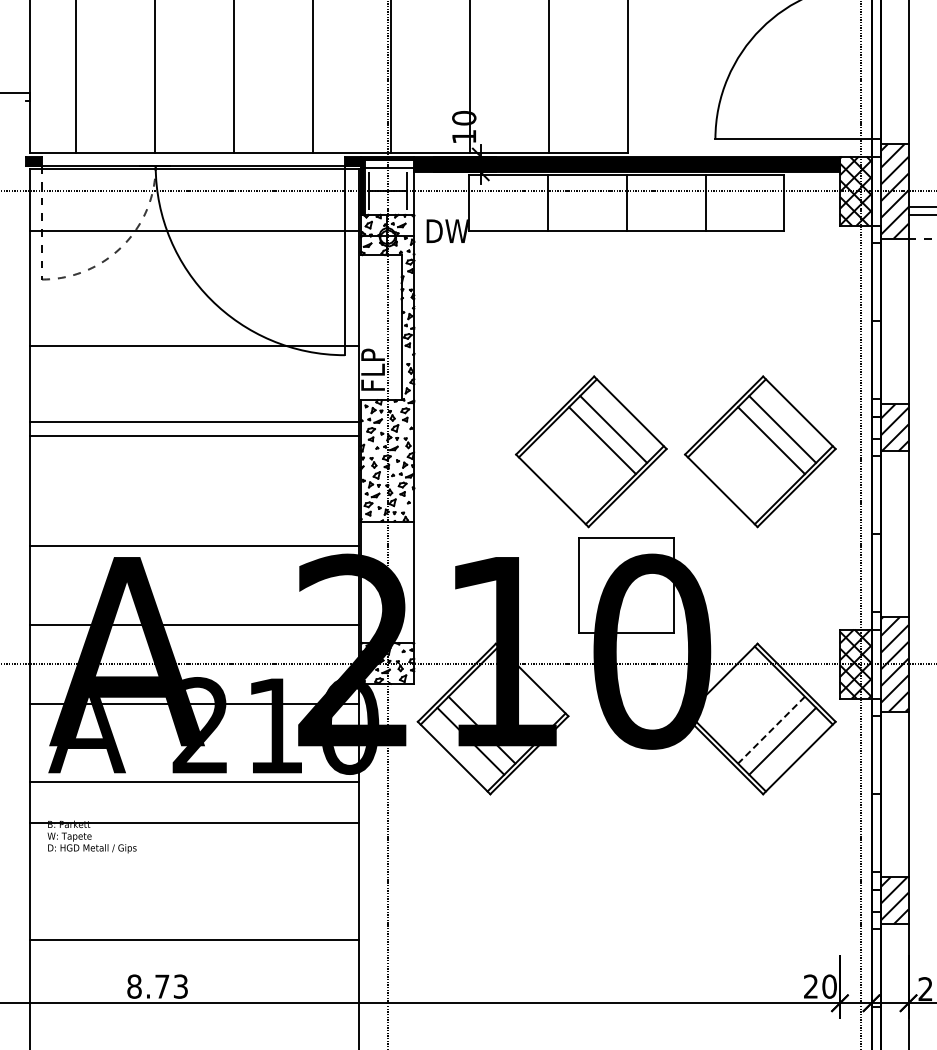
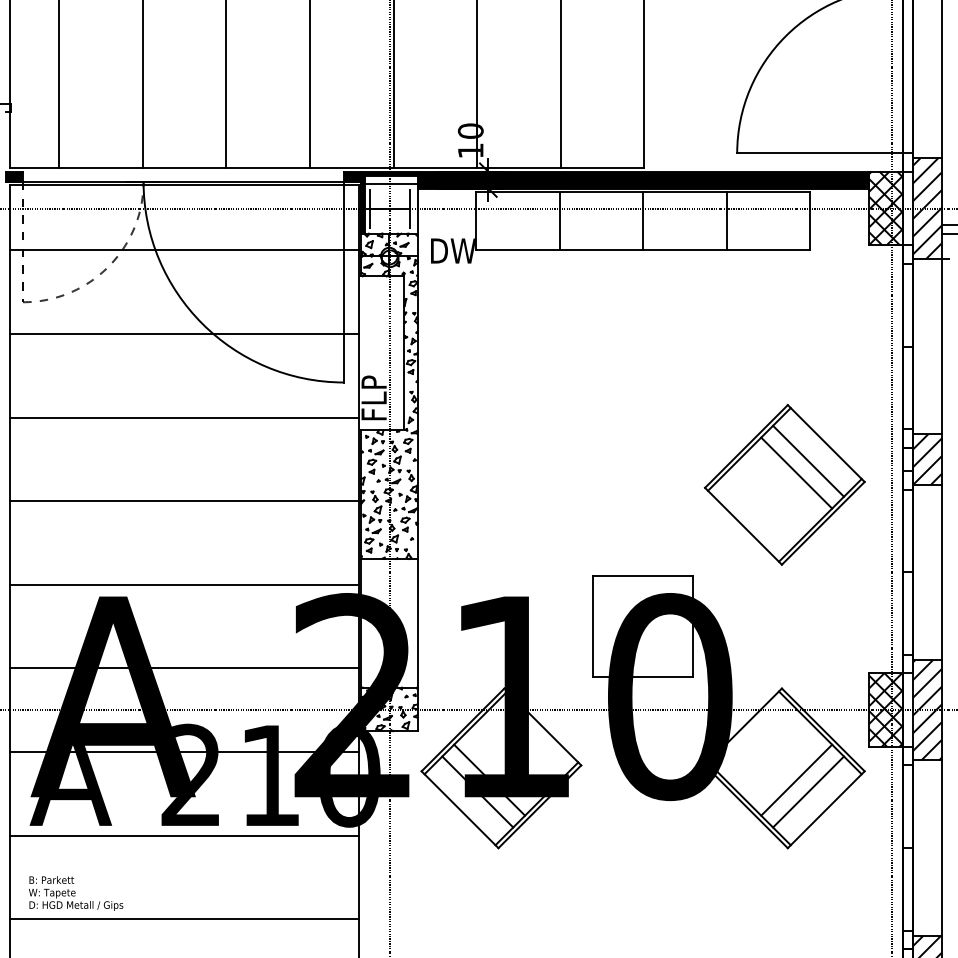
line: (194, 346) -> (184, 334), moved
line: (194, 422) -> (184, 417), moved
line: (194, 436) -> (184, 501), moved
part: (591, 451) -> (605, 484), removed
line: (771, 730) -> (796, 780), dashed -> solid
line: (194, 823) -> (184, 919), moved

